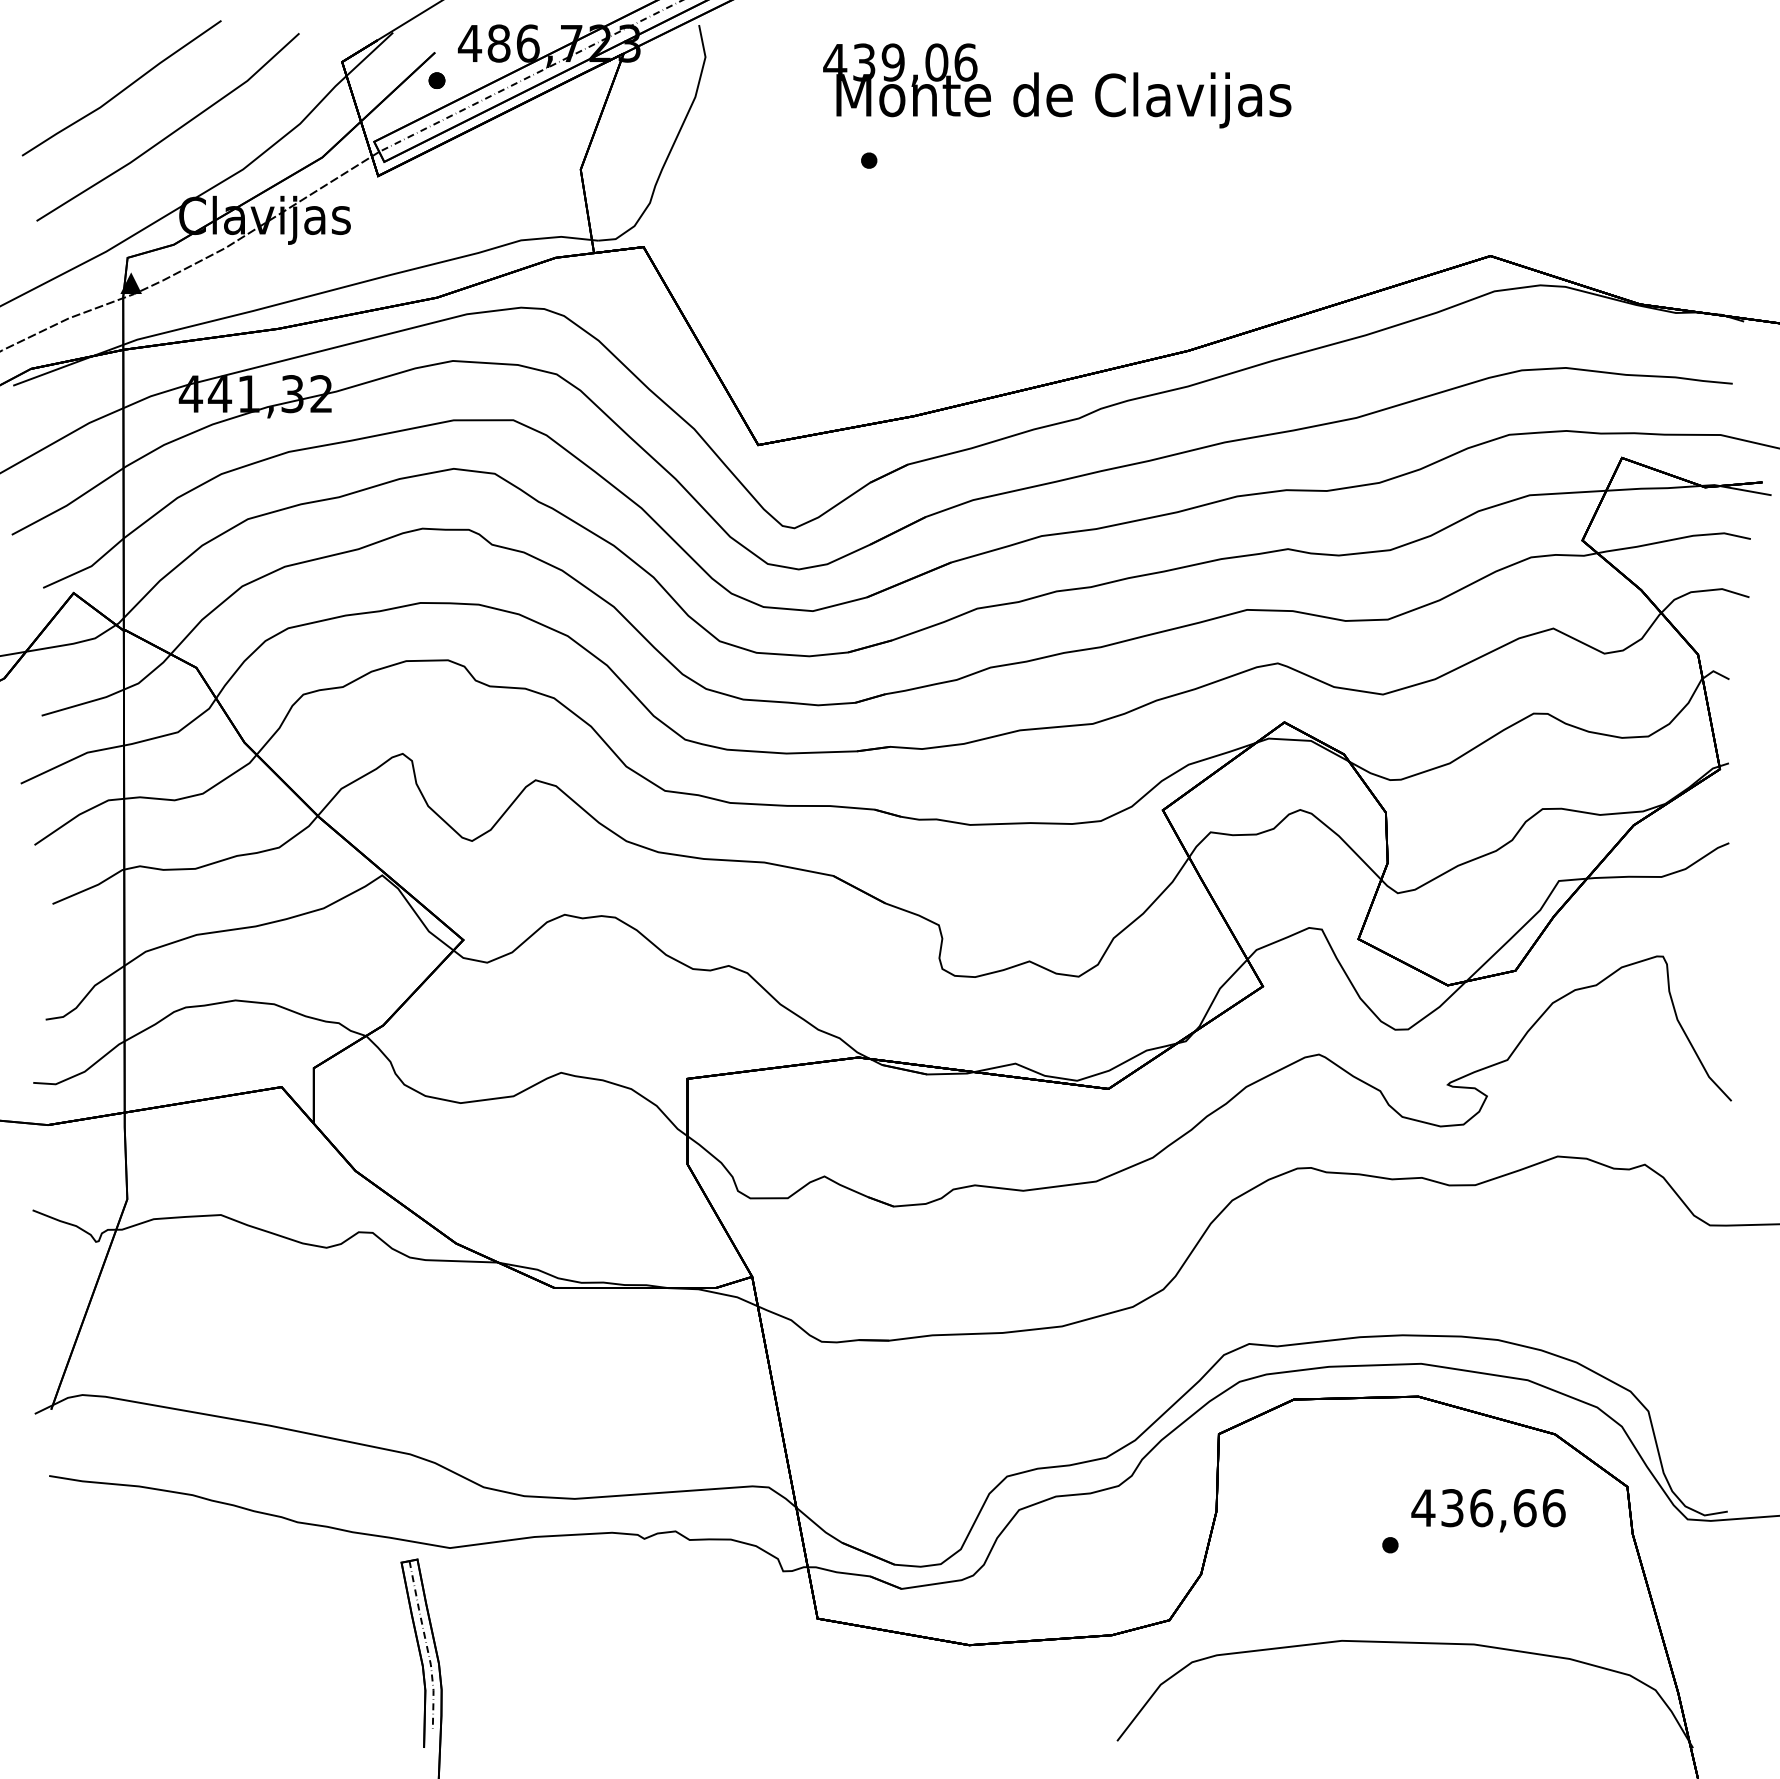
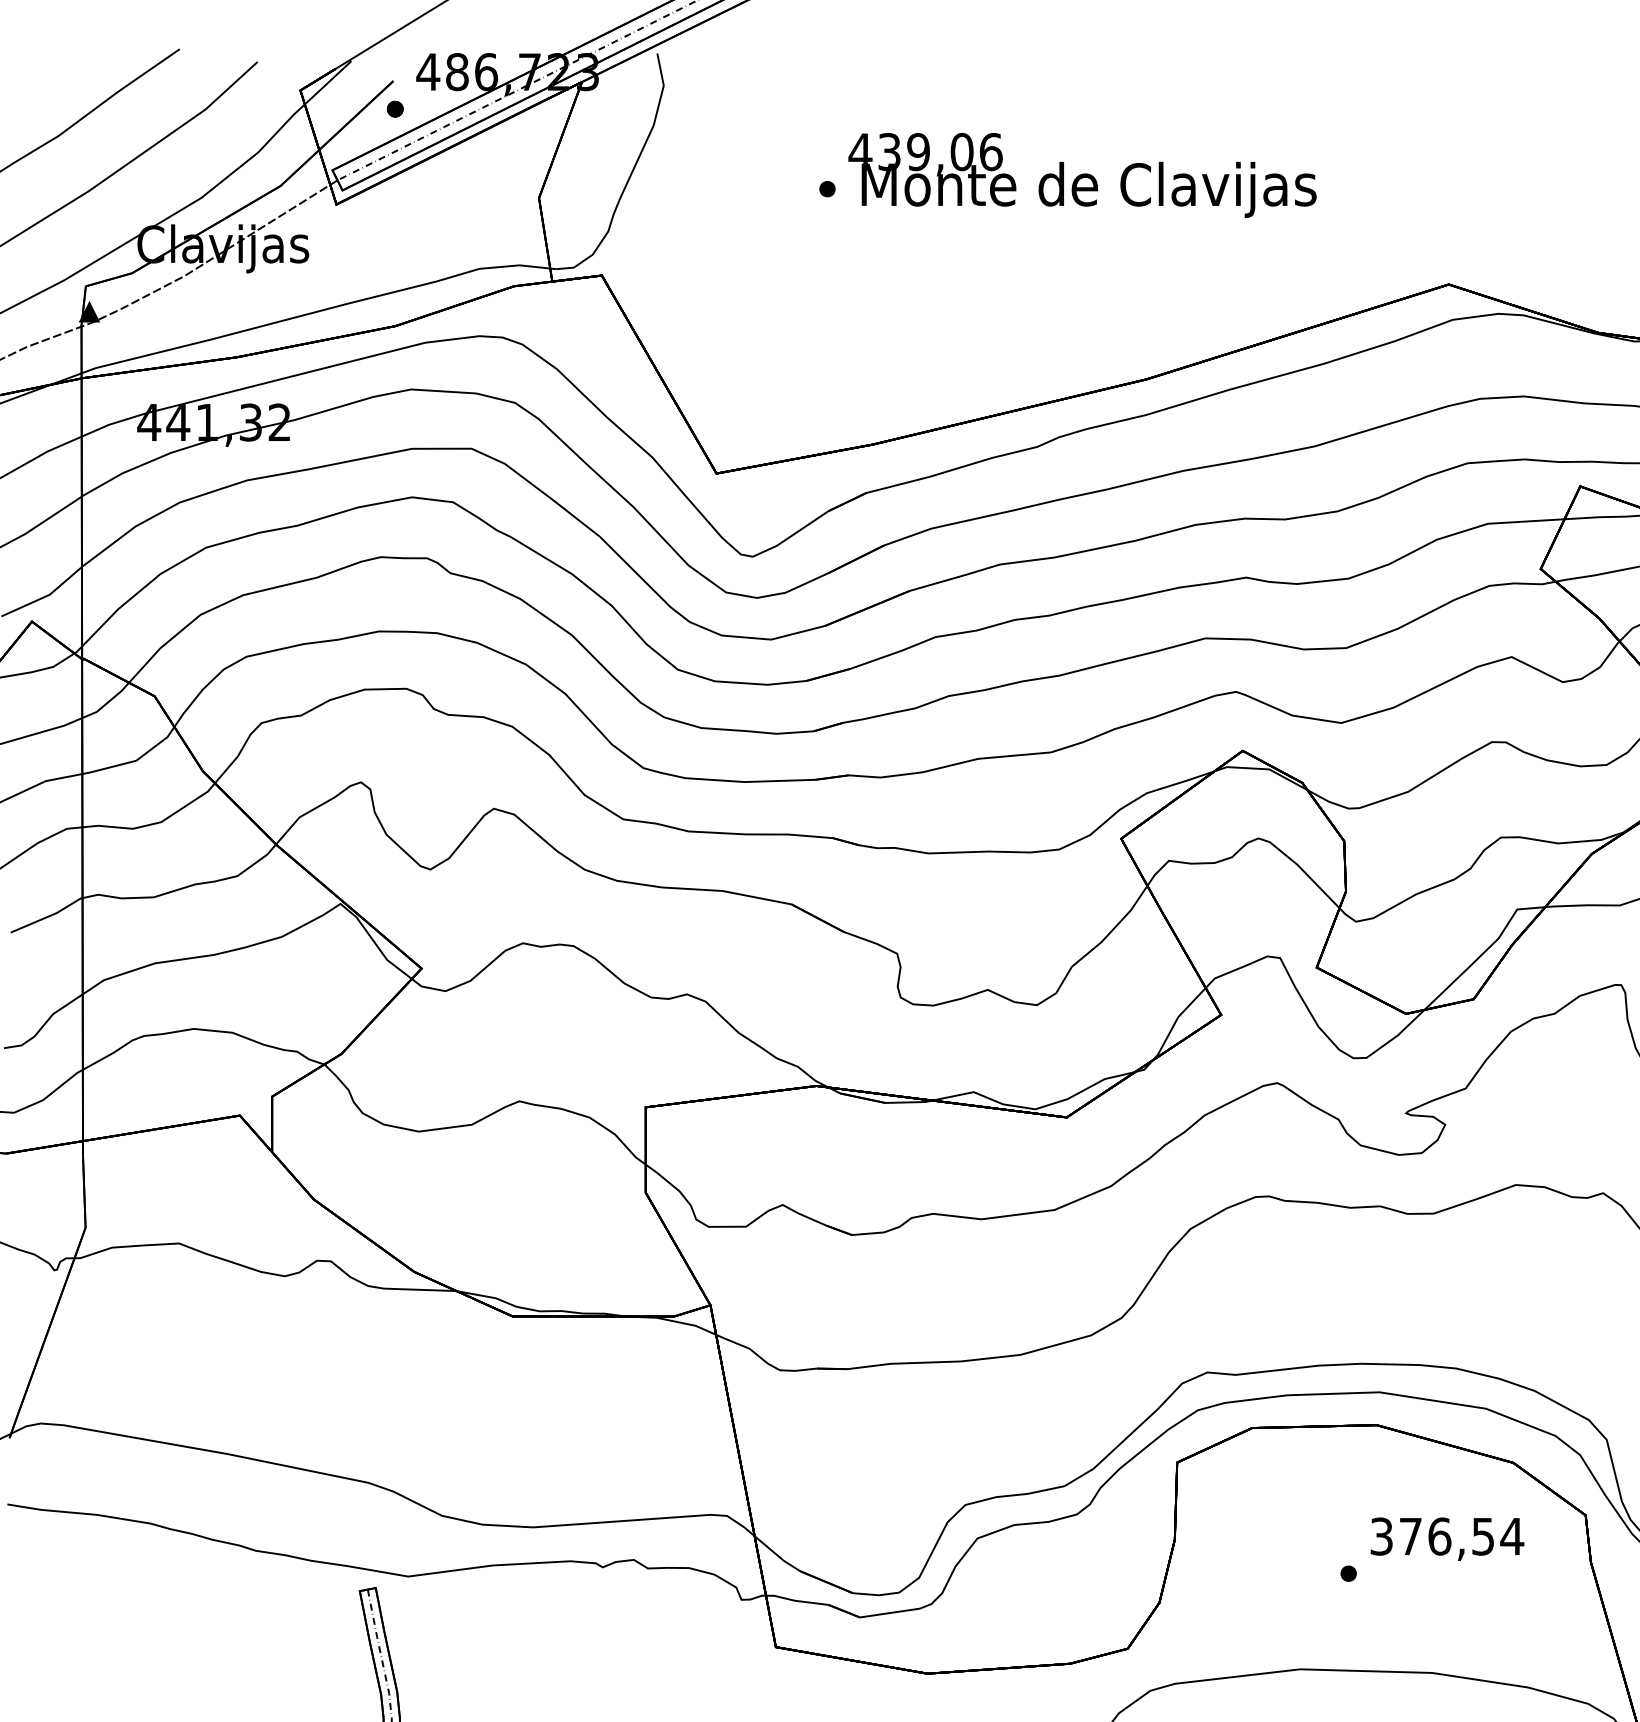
text: (1057, 85) -> (1082, 174), moved
text: (1488, 1508) -> (1446, 1536), 436,66 -> 376,54

